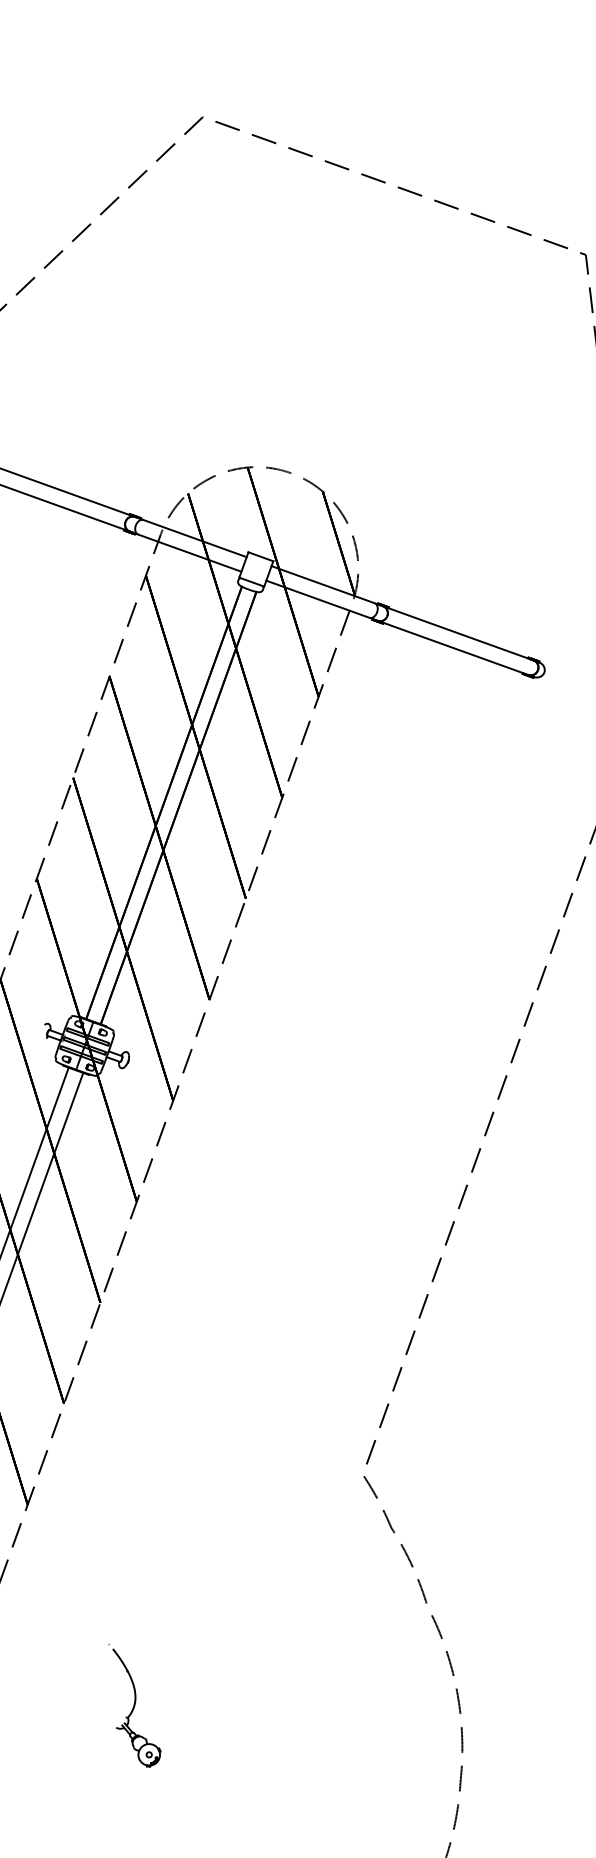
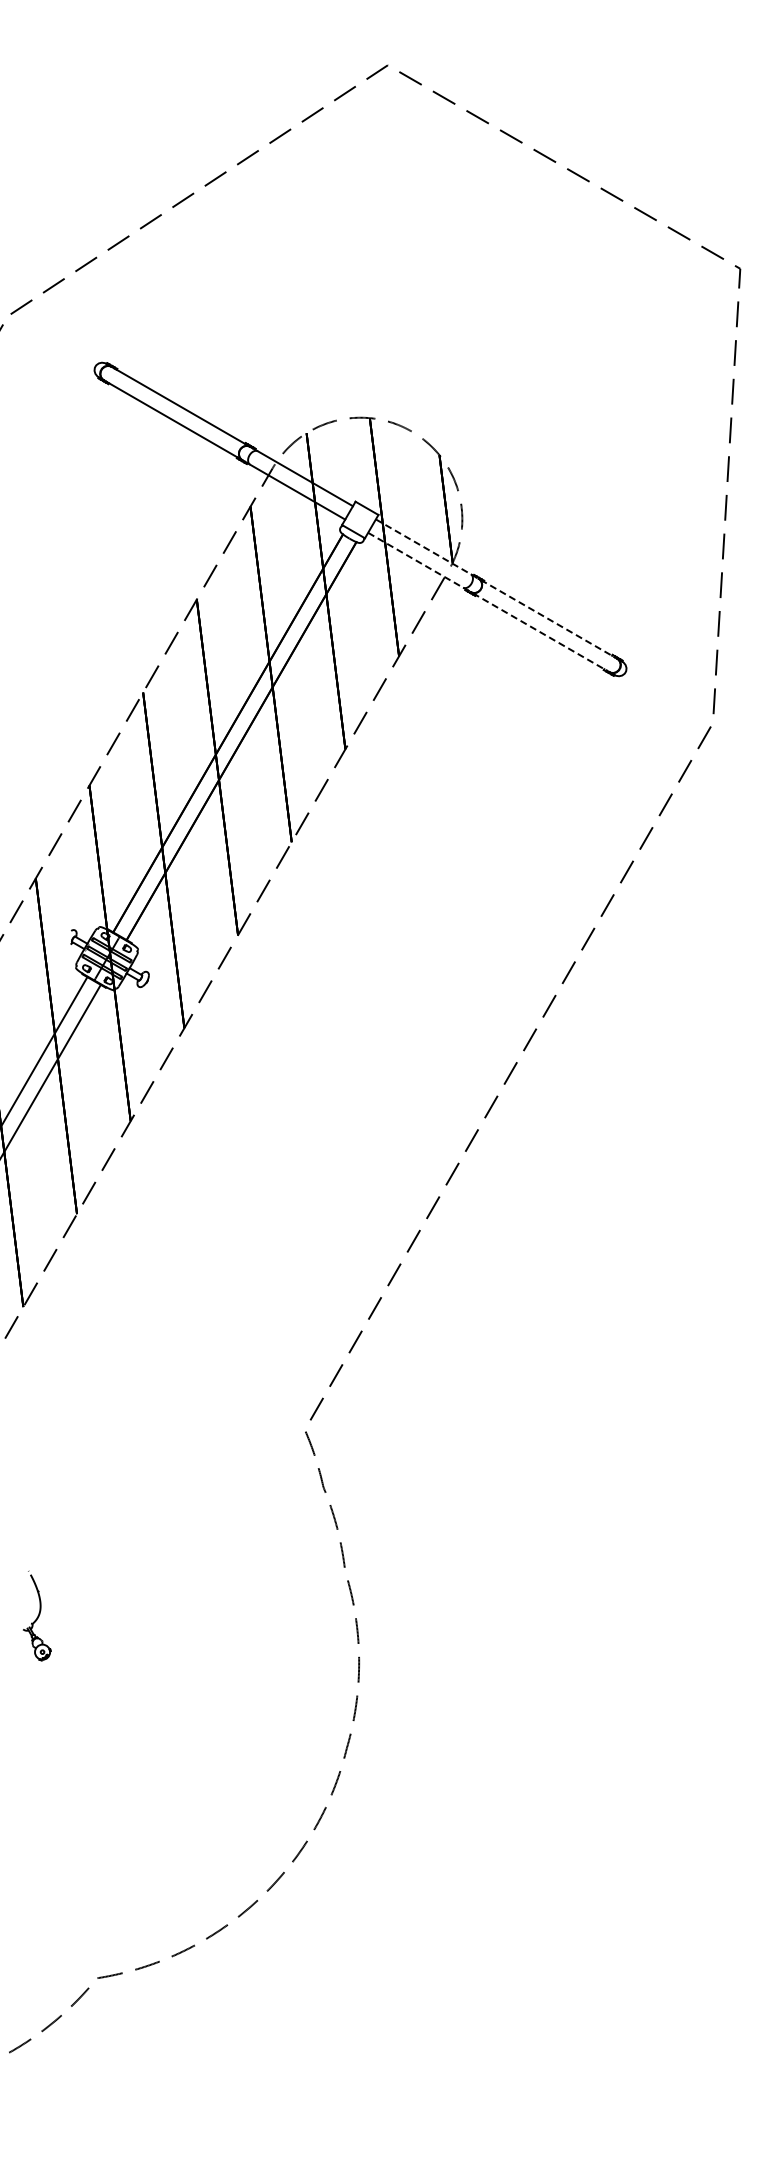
line: (402, 613) -> (496, 589), solid -> dashed
line: (398, 627) -> (489, 602), solid -> dashed
part: (131, 1704) -> (36, 1615), size x0.7

